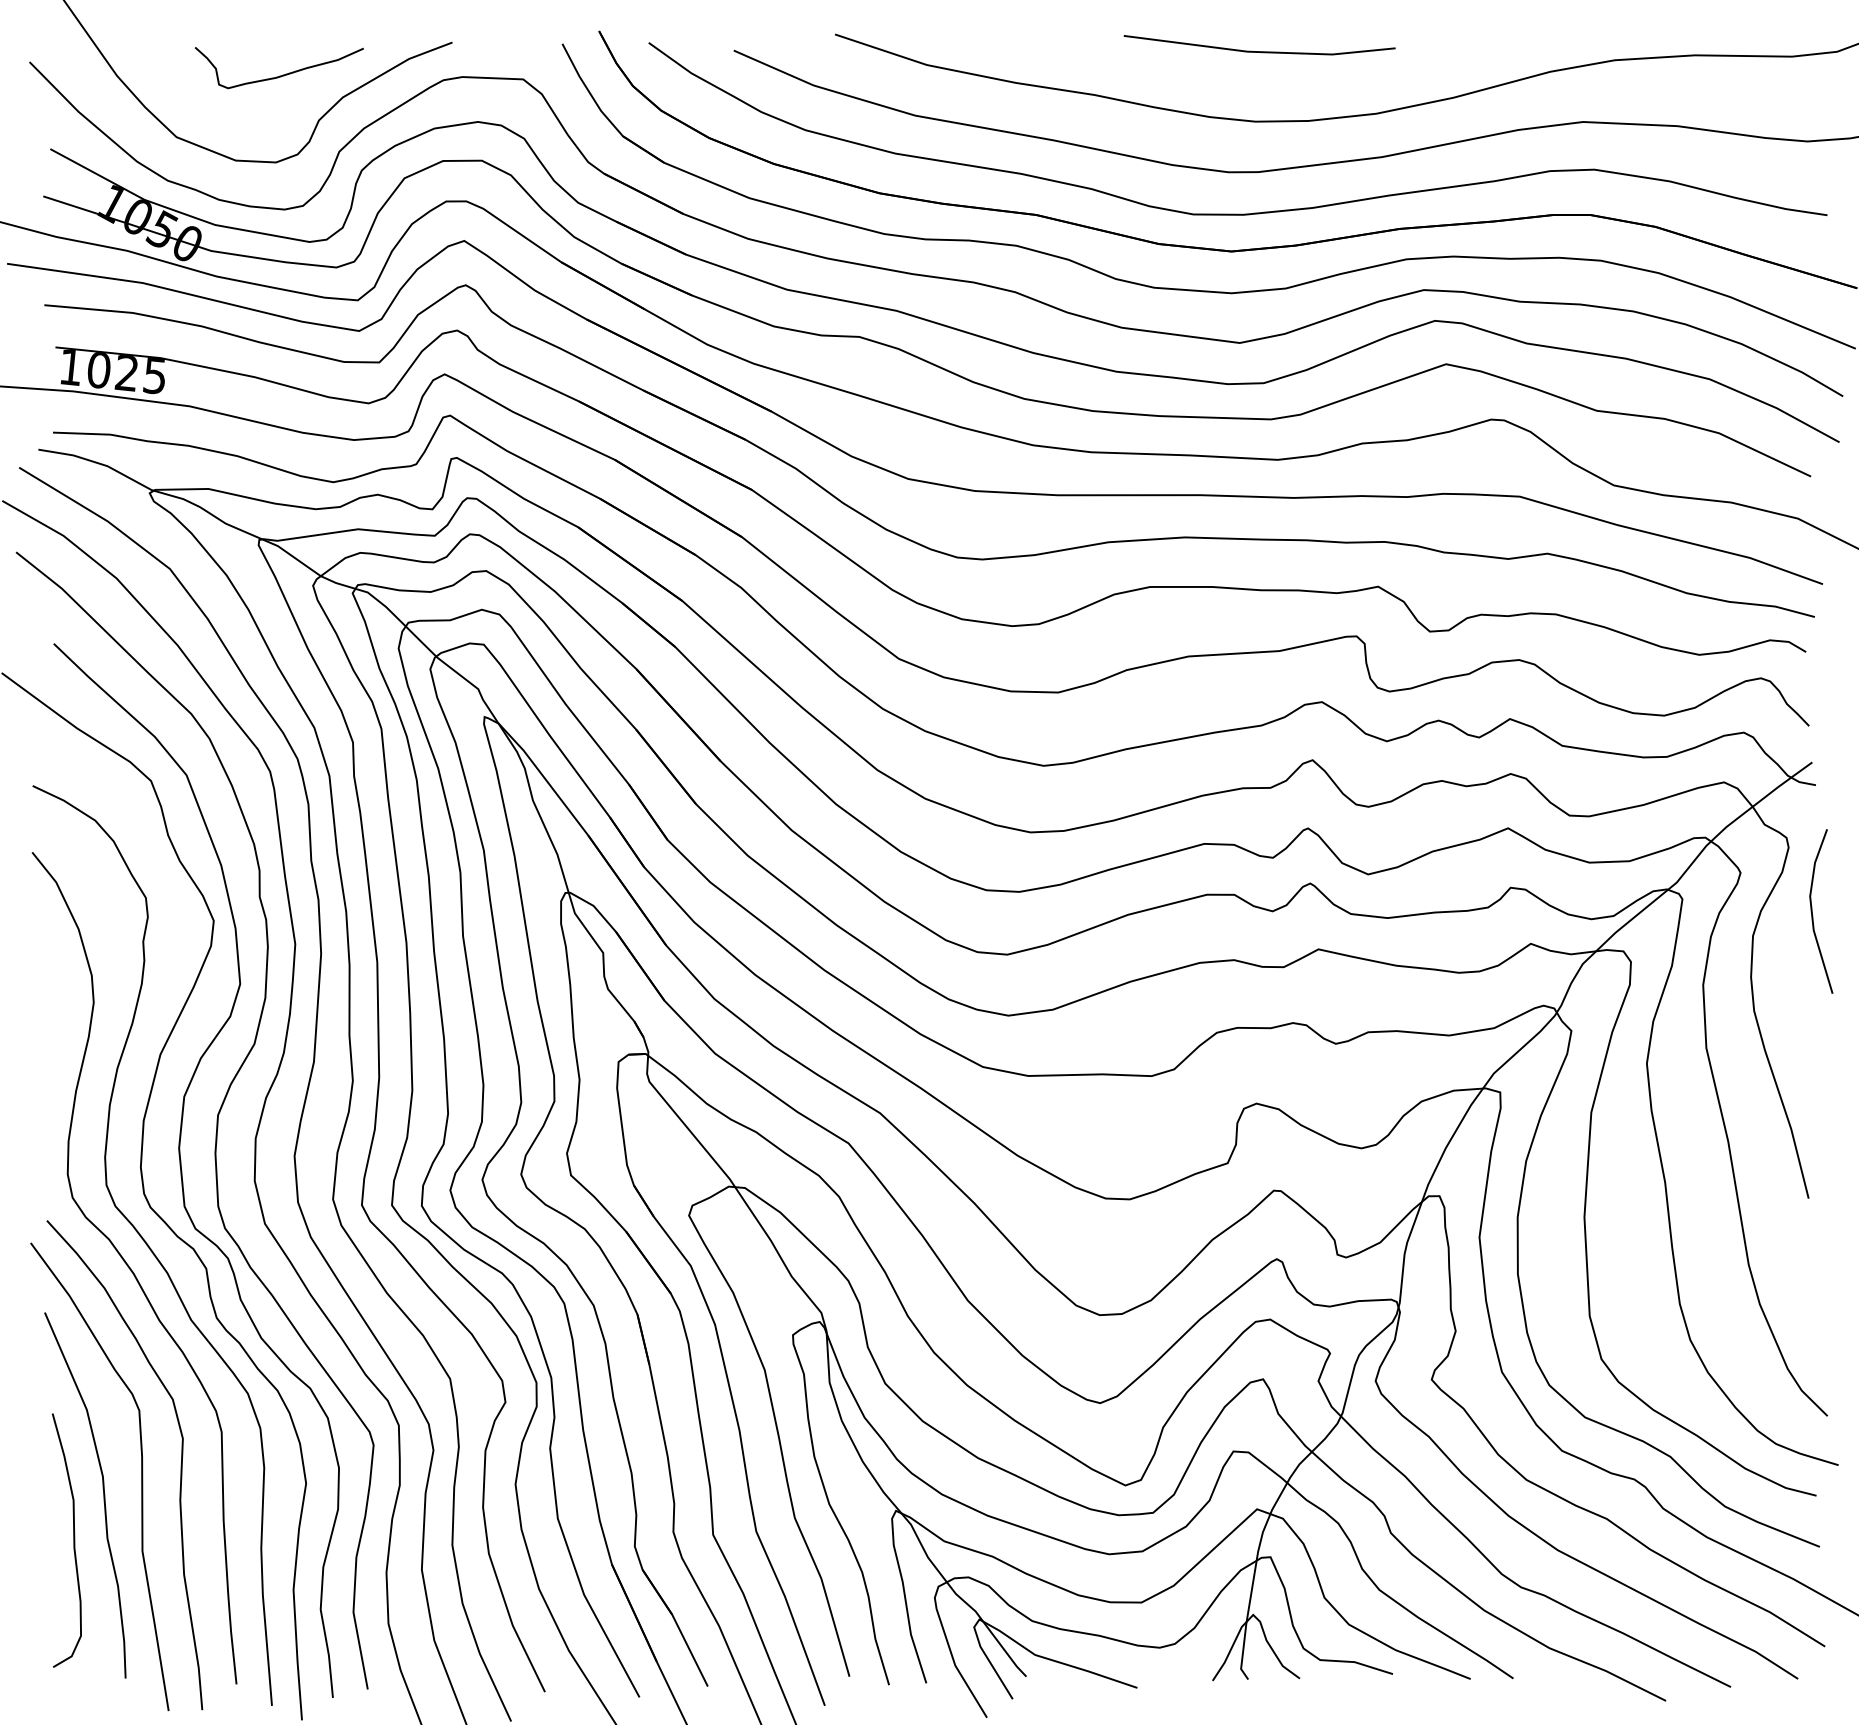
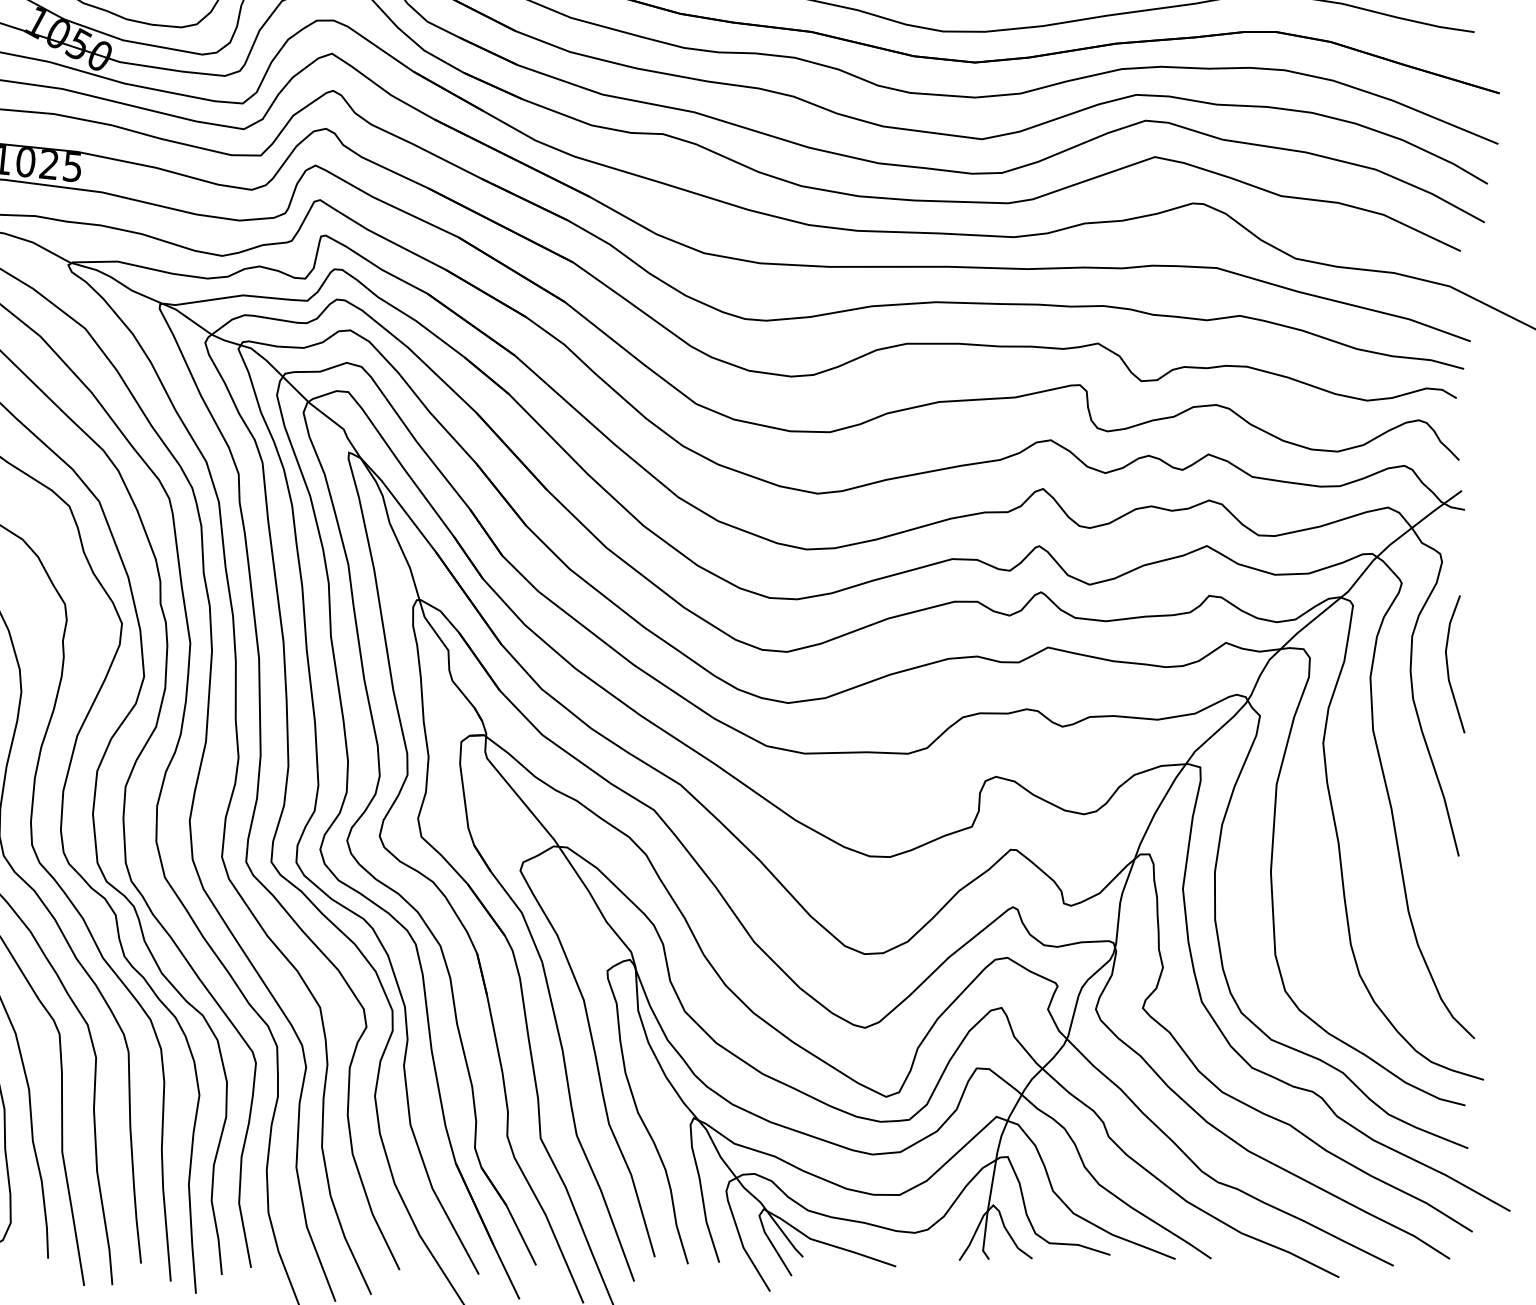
line: (1813, 915) -> (1448, 667), moved

